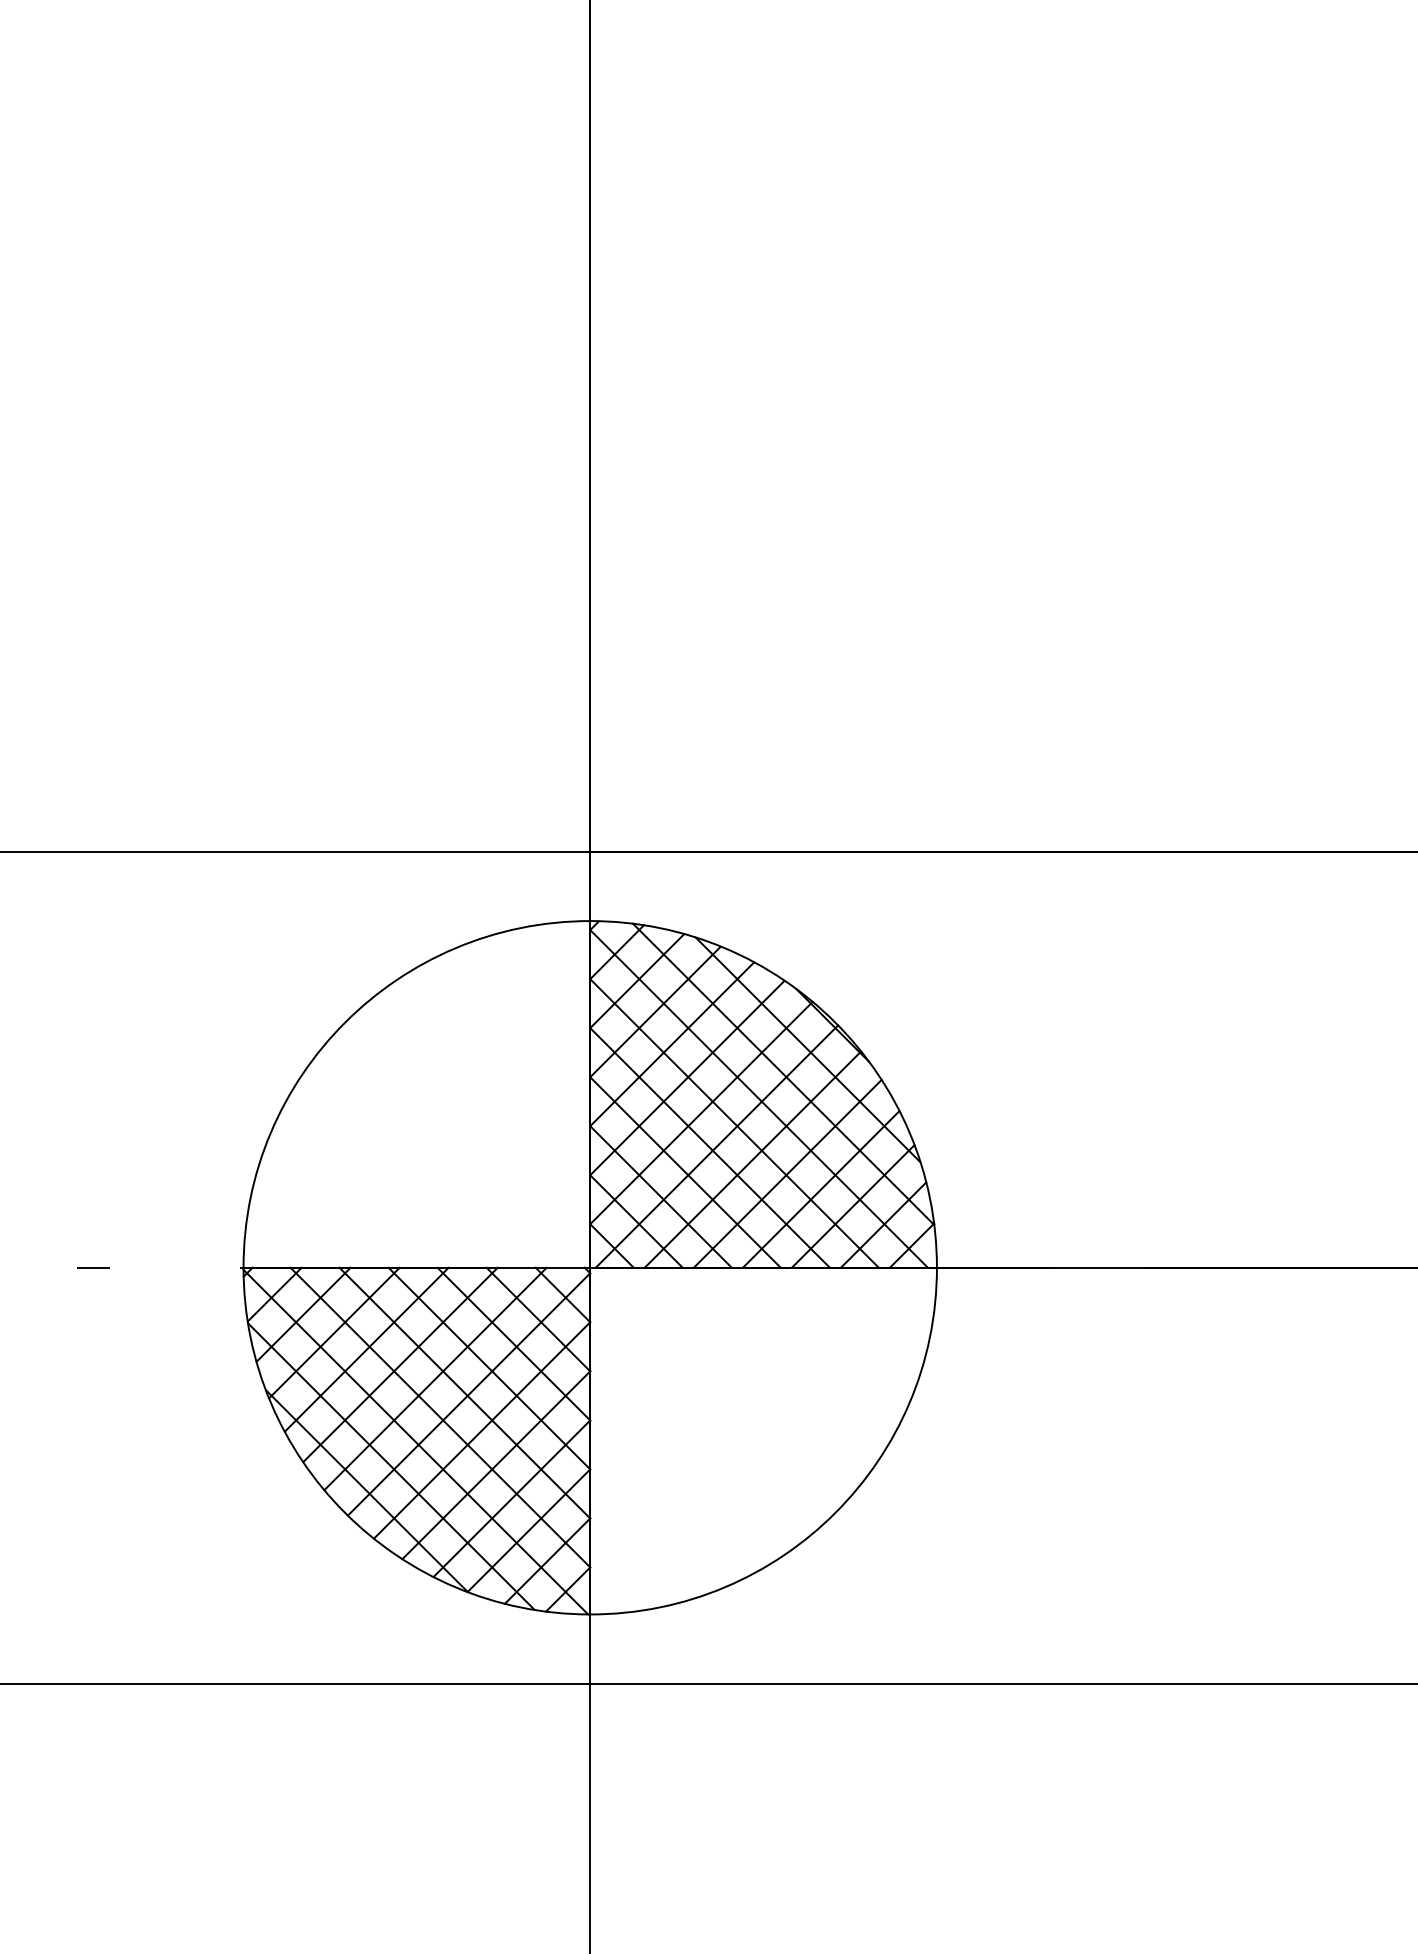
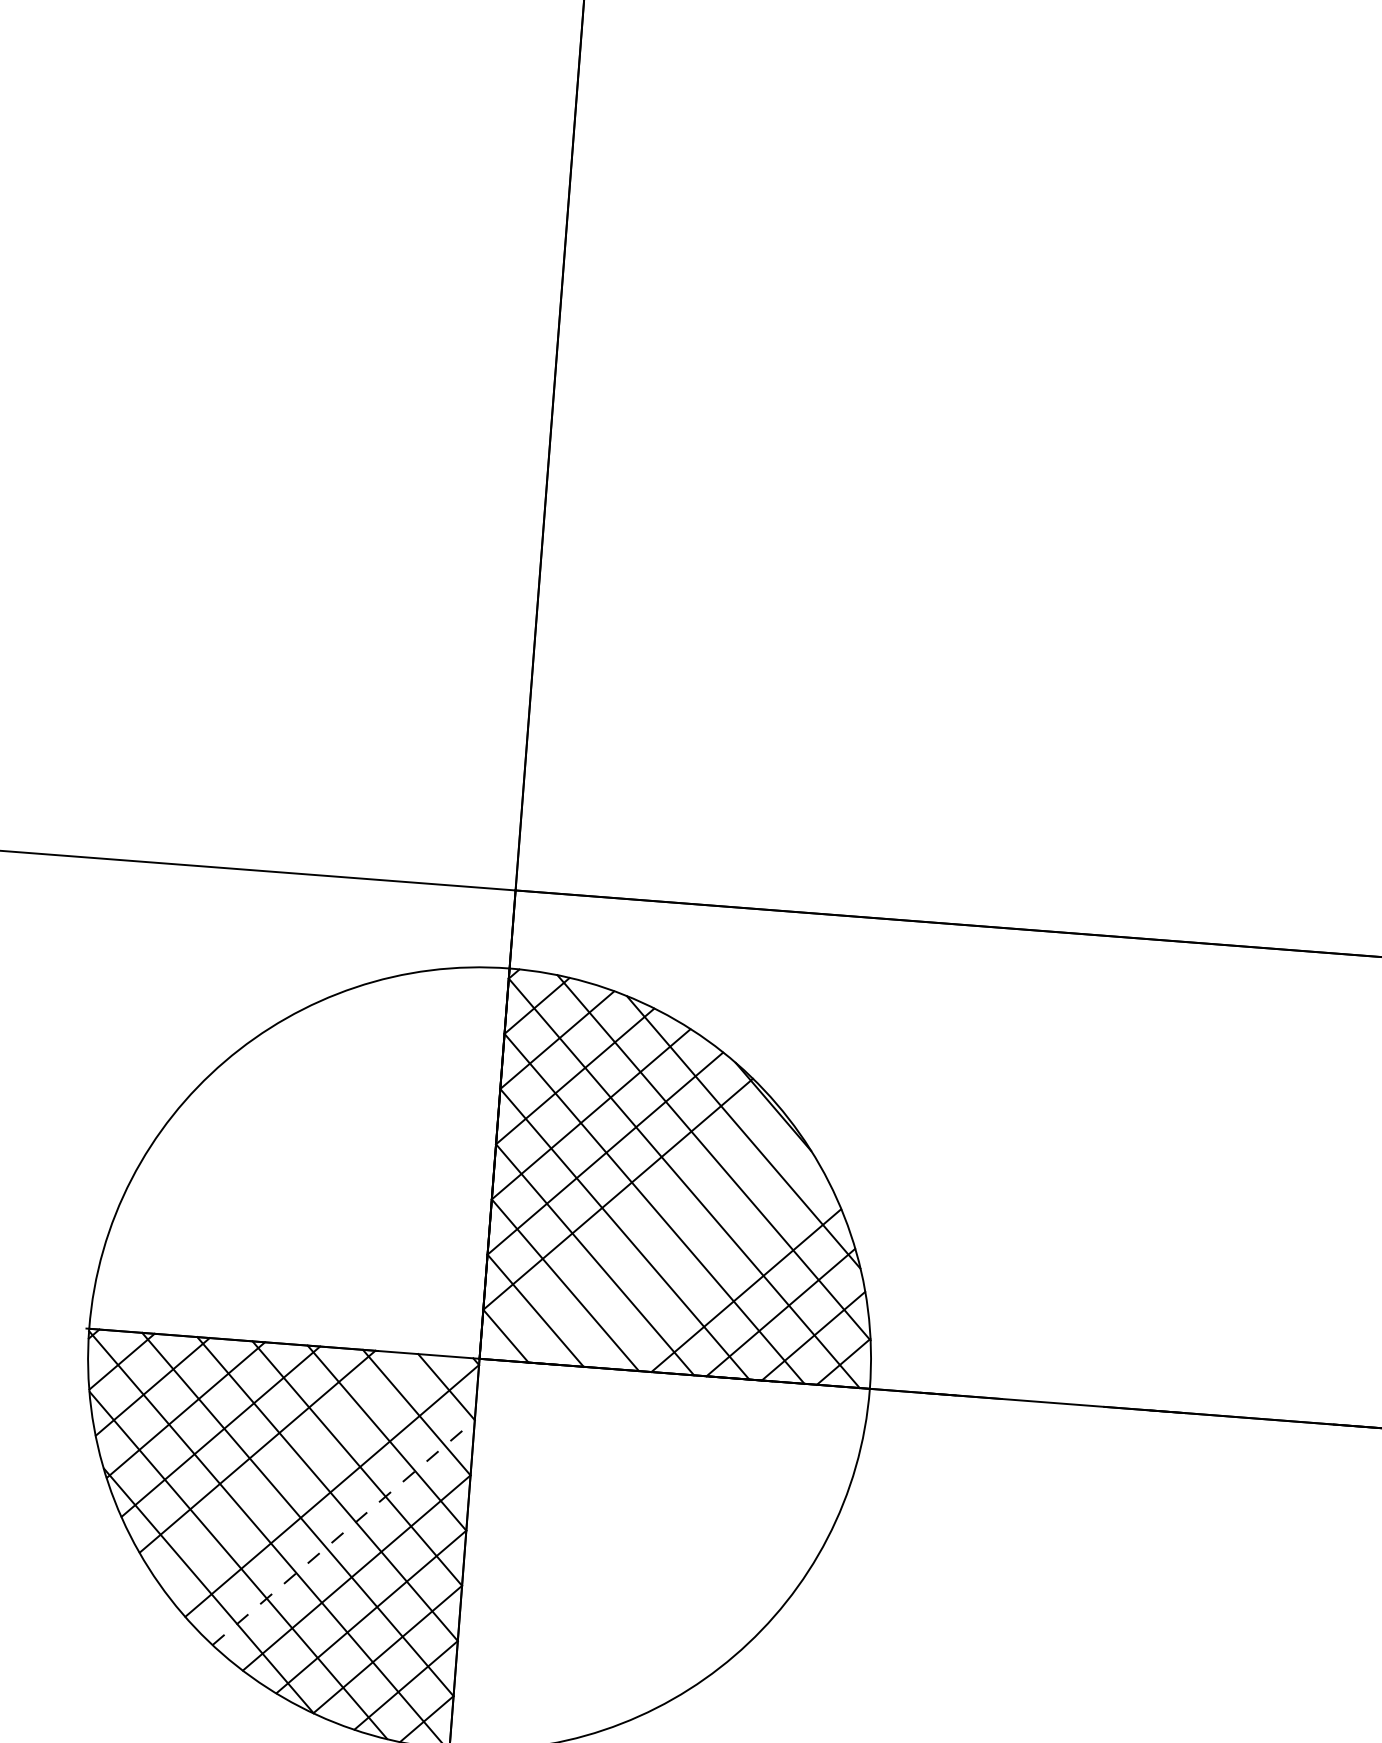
line: (716, 1146) -> (632, 1233), removed
line: (752, 1159) -> (671, 1250), removed
line: (787, 1173) -> (709, 1269), removed
line: (435, 1378) -> (295, 1470), removed
line: (482, 1430) -> (344, 1532), solid -> dashed

